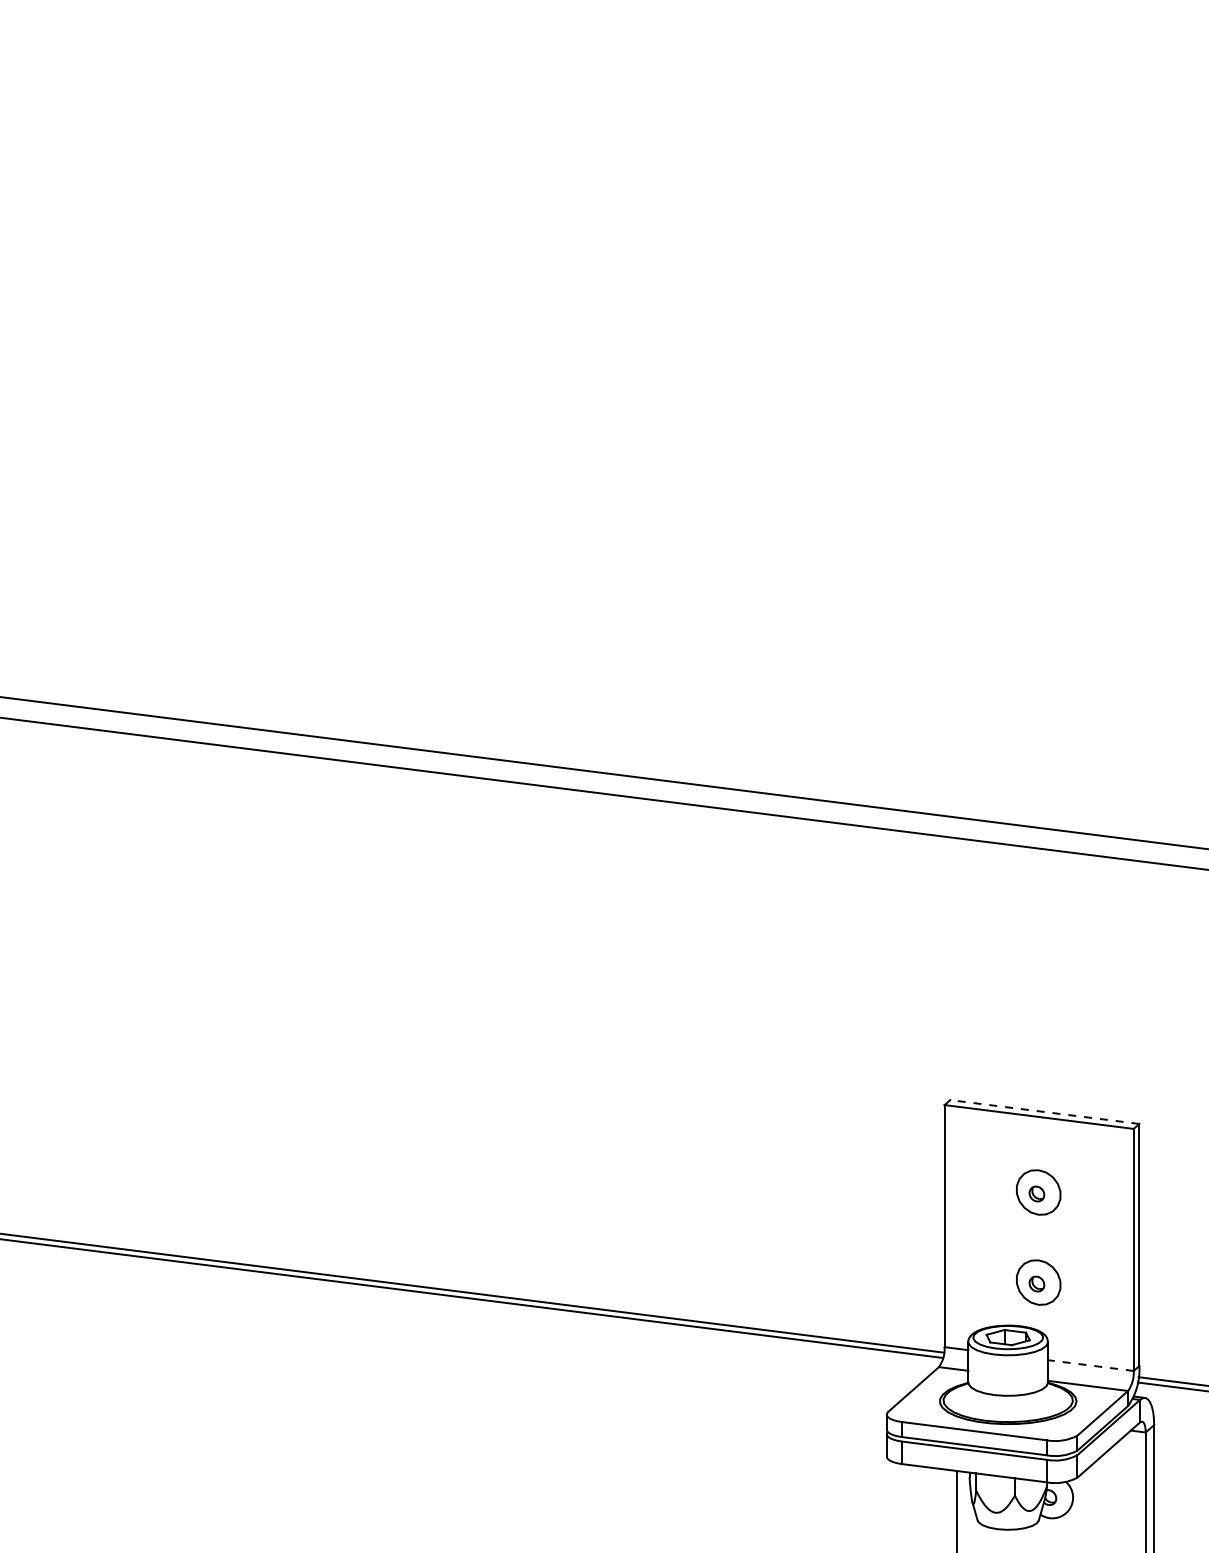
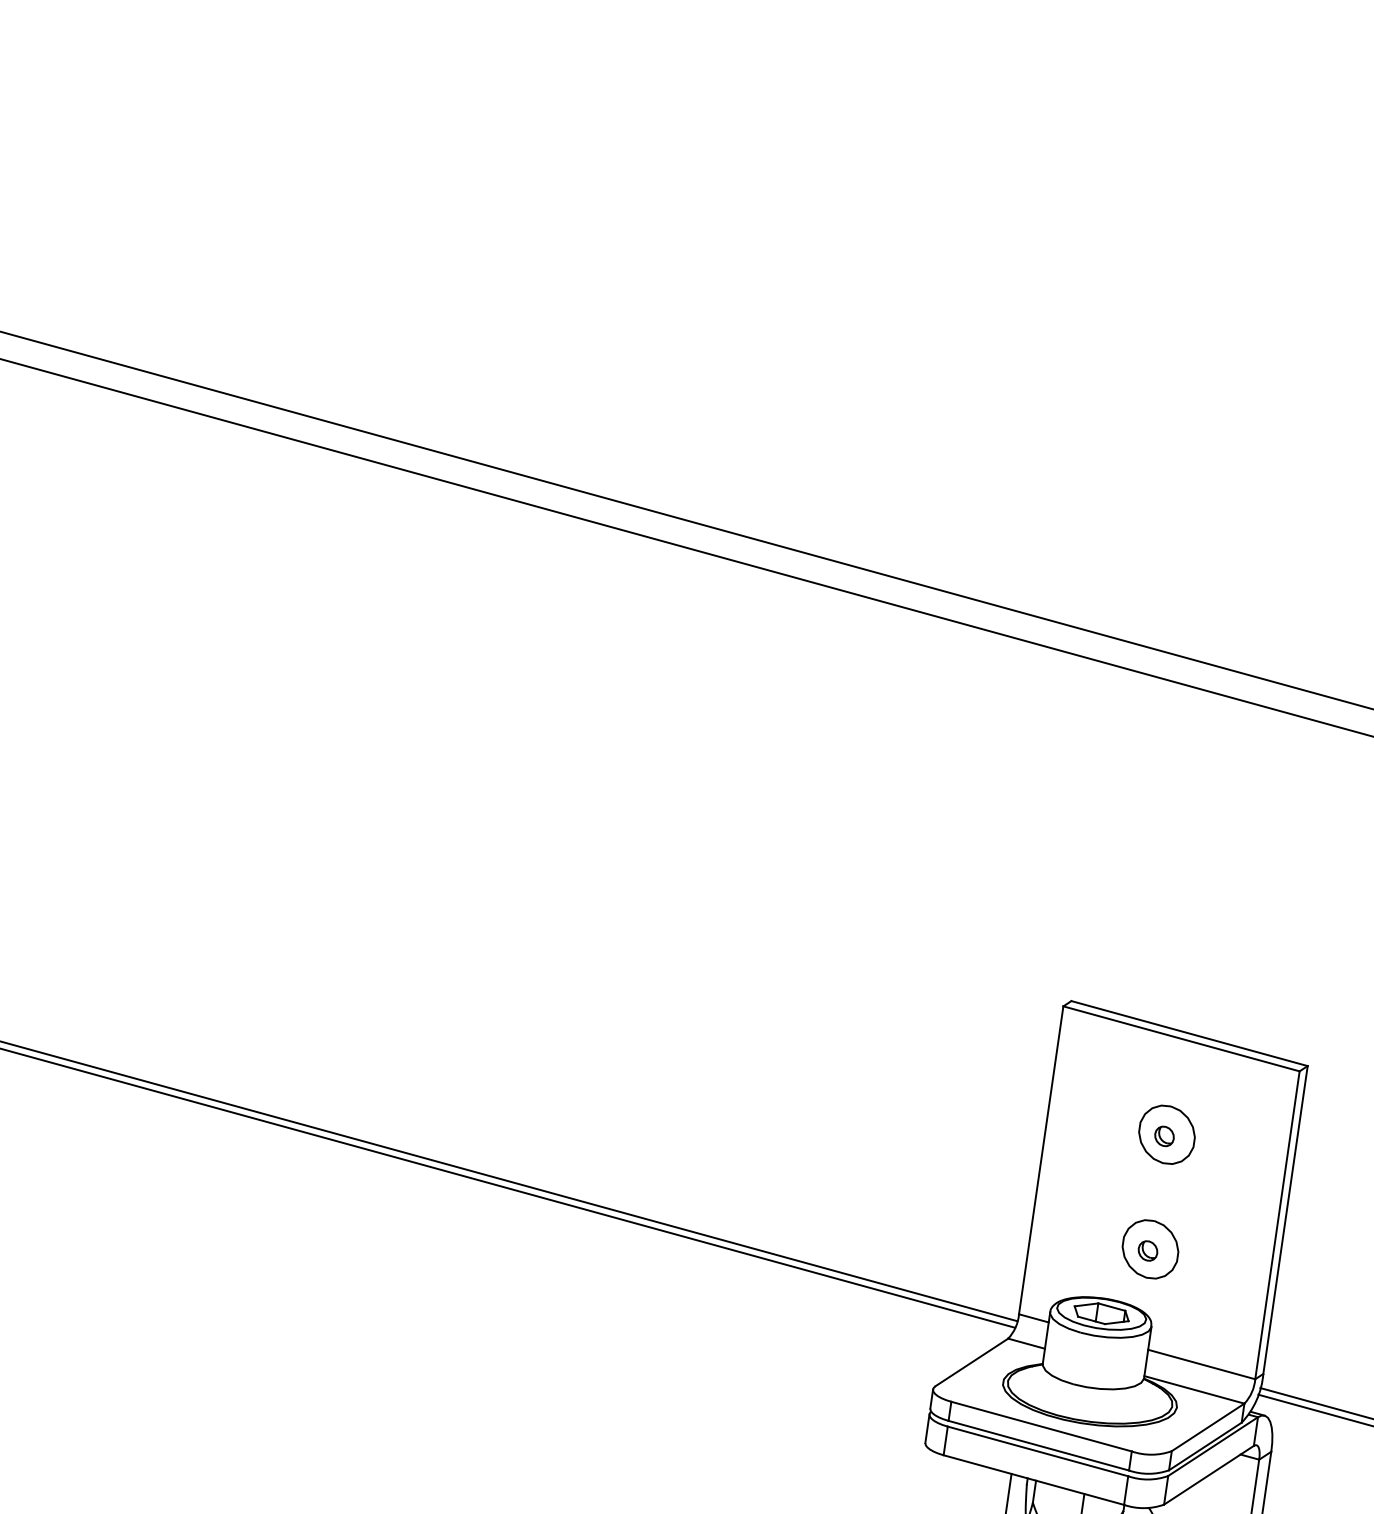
line: (1044, 1111) -> (1189, 1032), dashed -> solid
line: (1090, 1365) -> (1201, 1364), dashed -> solid

